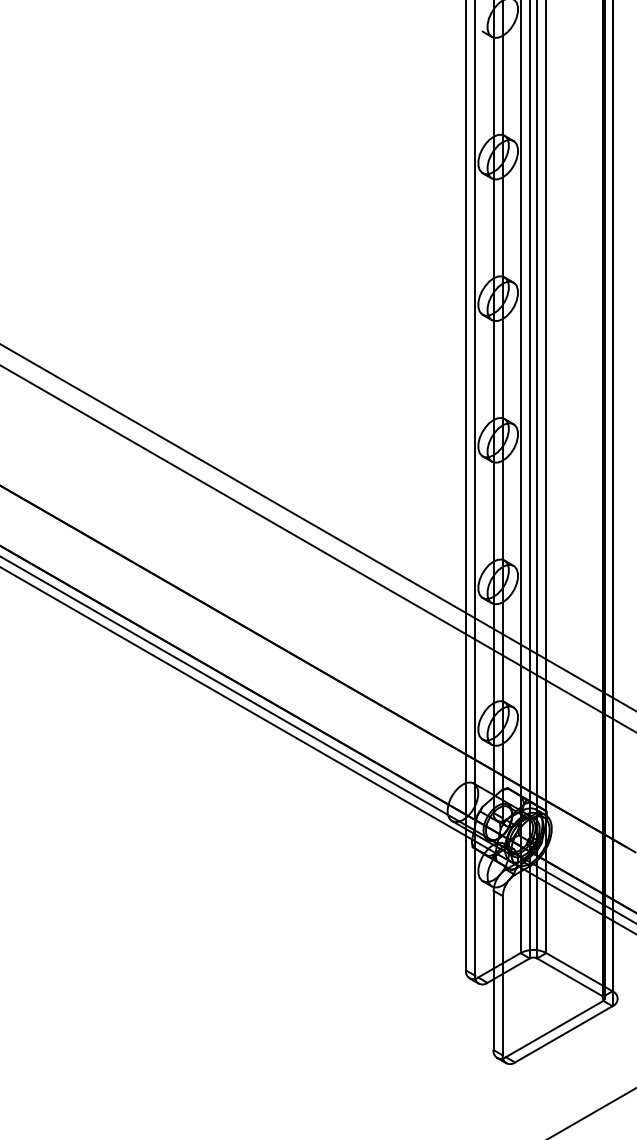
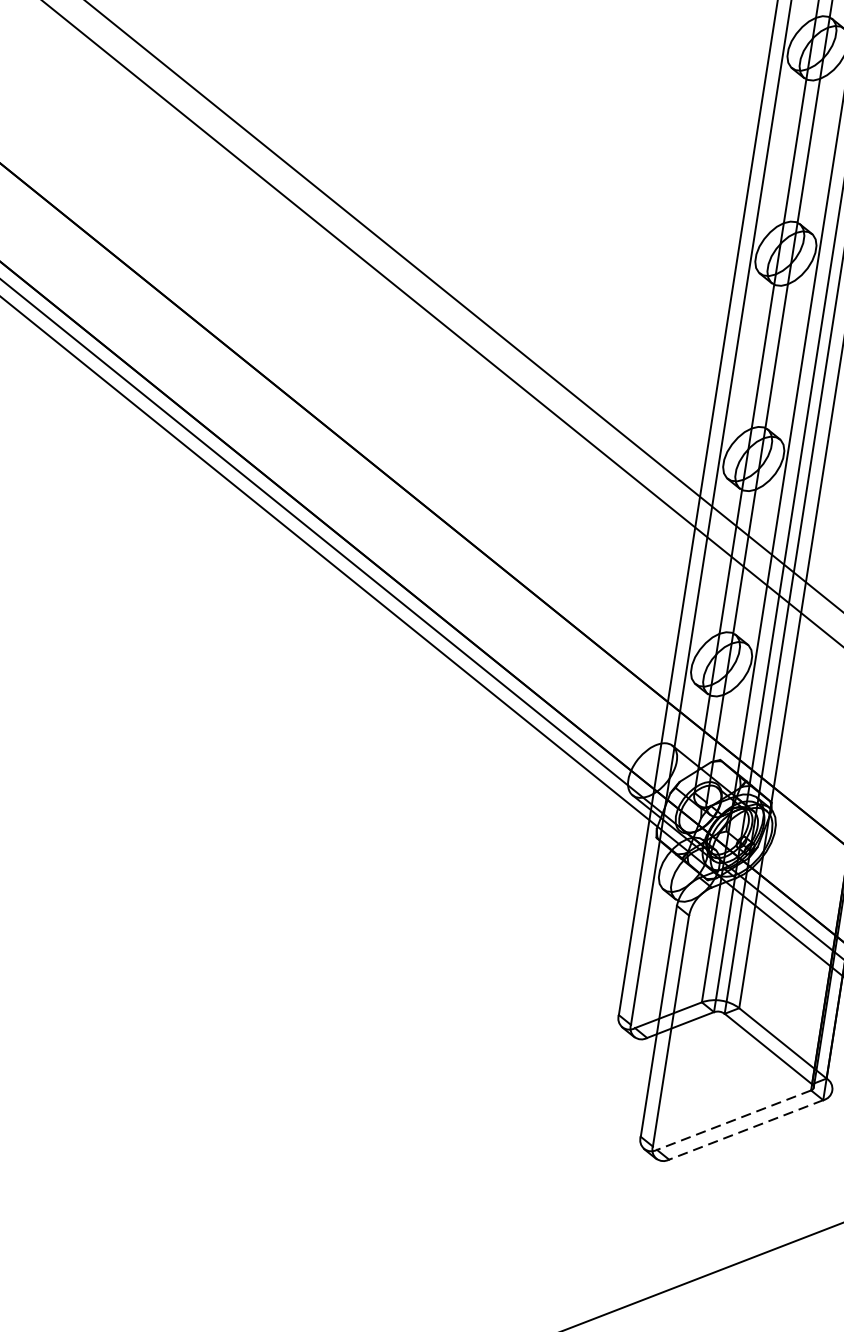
line: (554, 1029) -> (733, 1120), solid -> dashed
line: (563, 1034) -> (745, 1130), solid -> dashed

